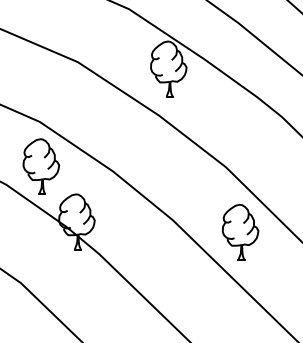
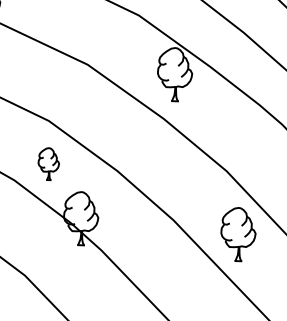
part: (41, 166) -> (48, 163), size x0.6

